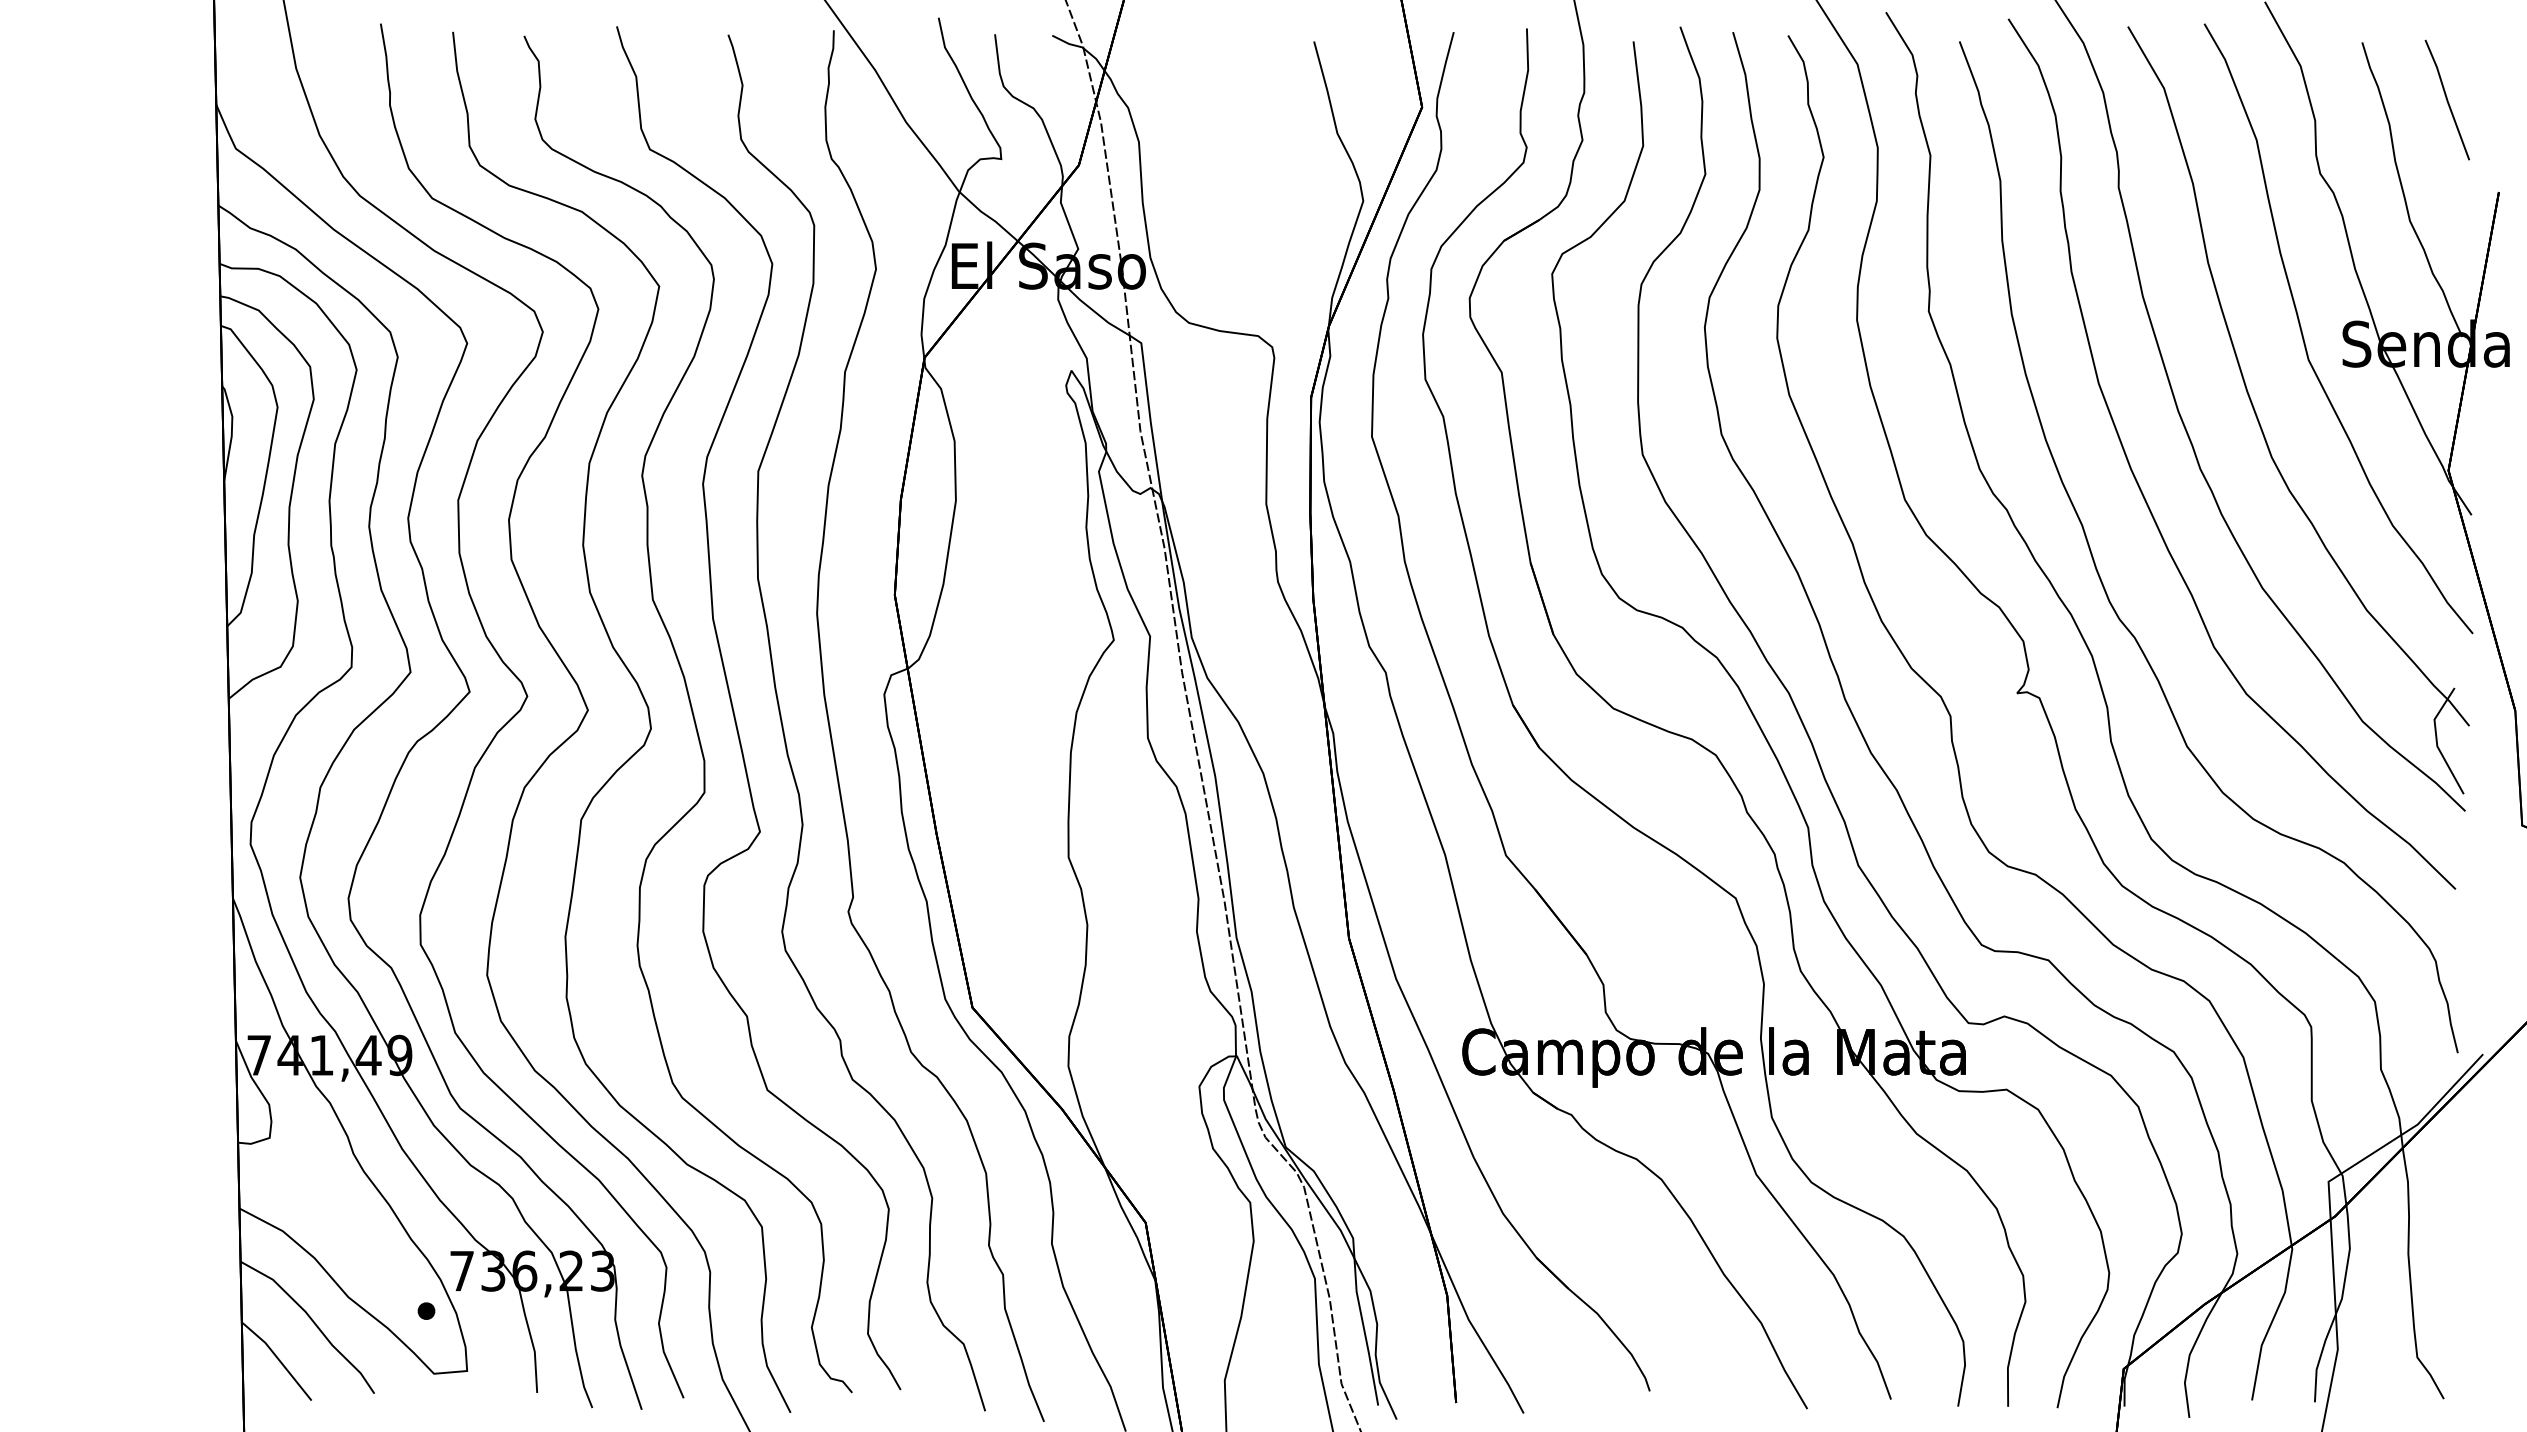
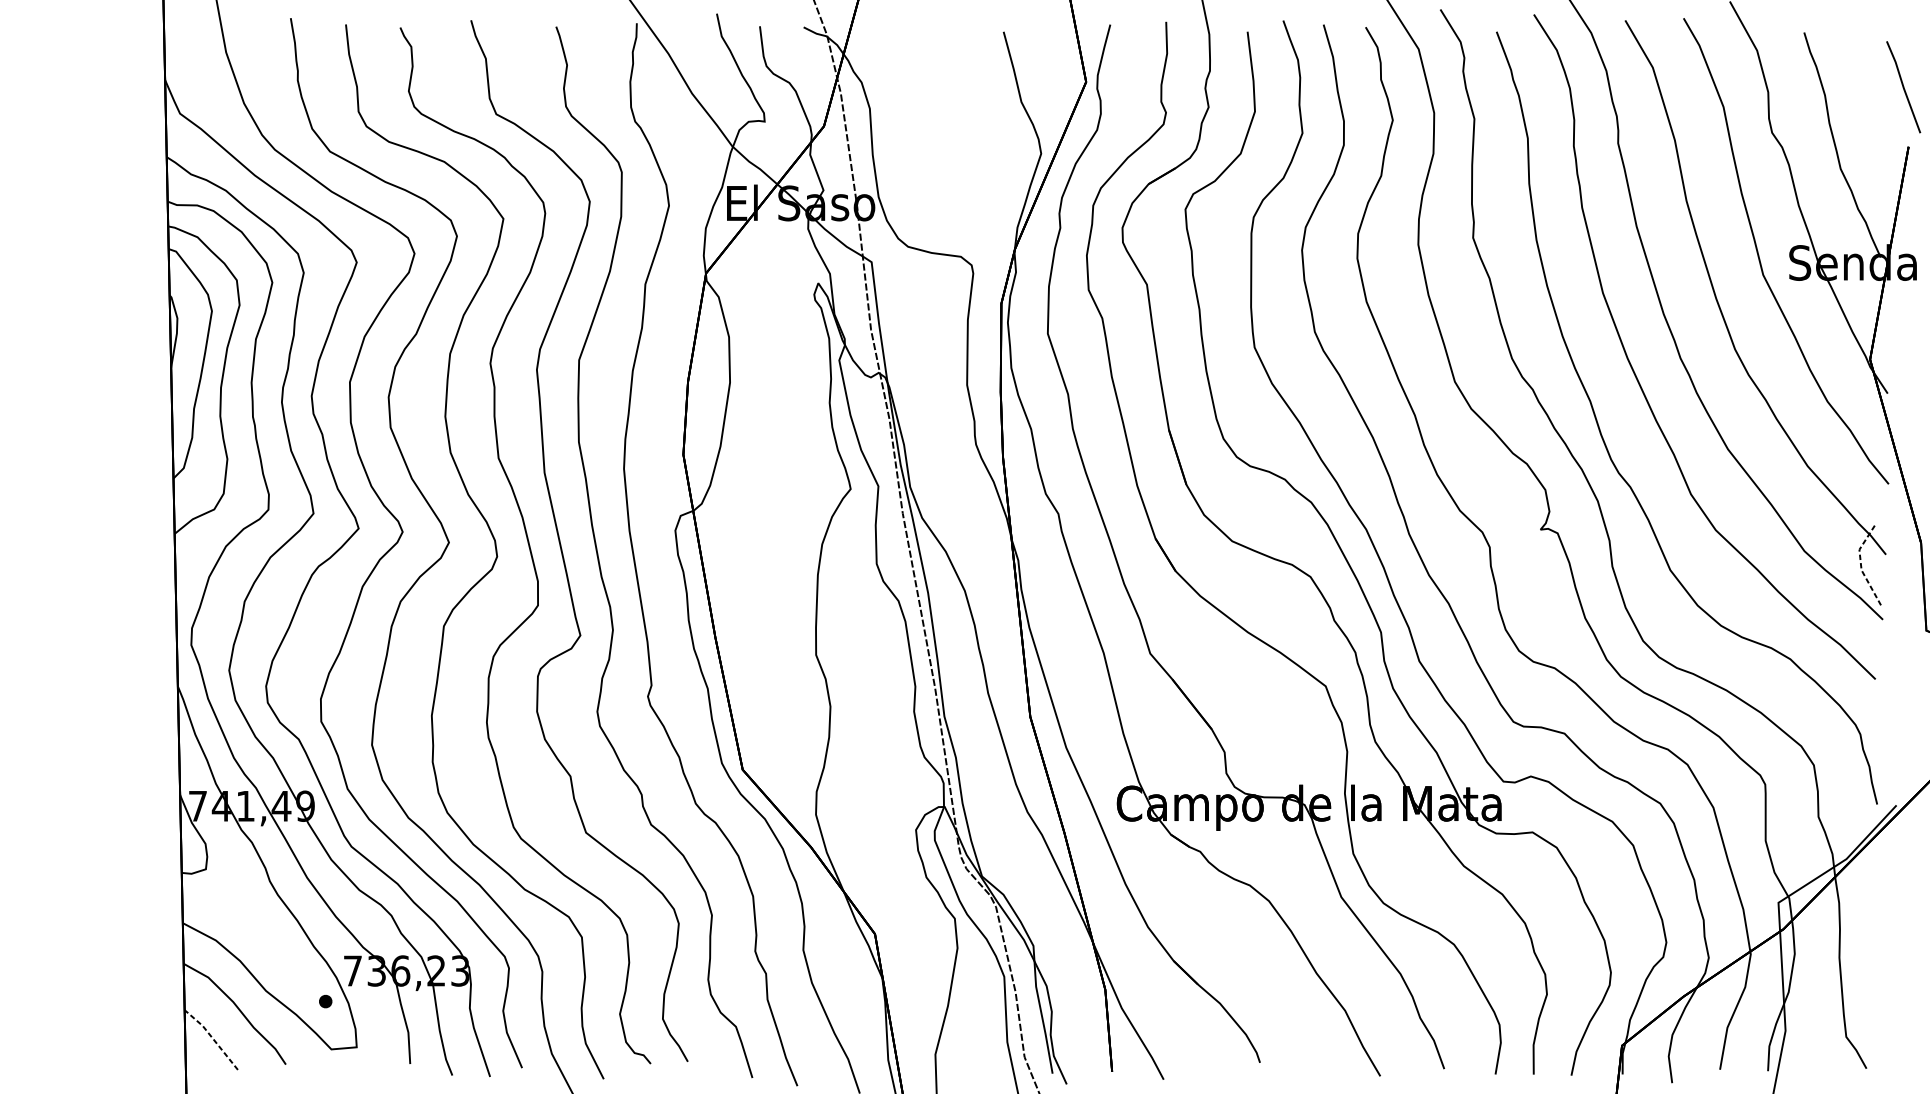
line: (2447, 99) -> (1903, 86), moved
line: (2436, 741) -> (1860, 566), solid -> dashed
line: (277, 1358) -> (211, 1037), solid -> dashed

